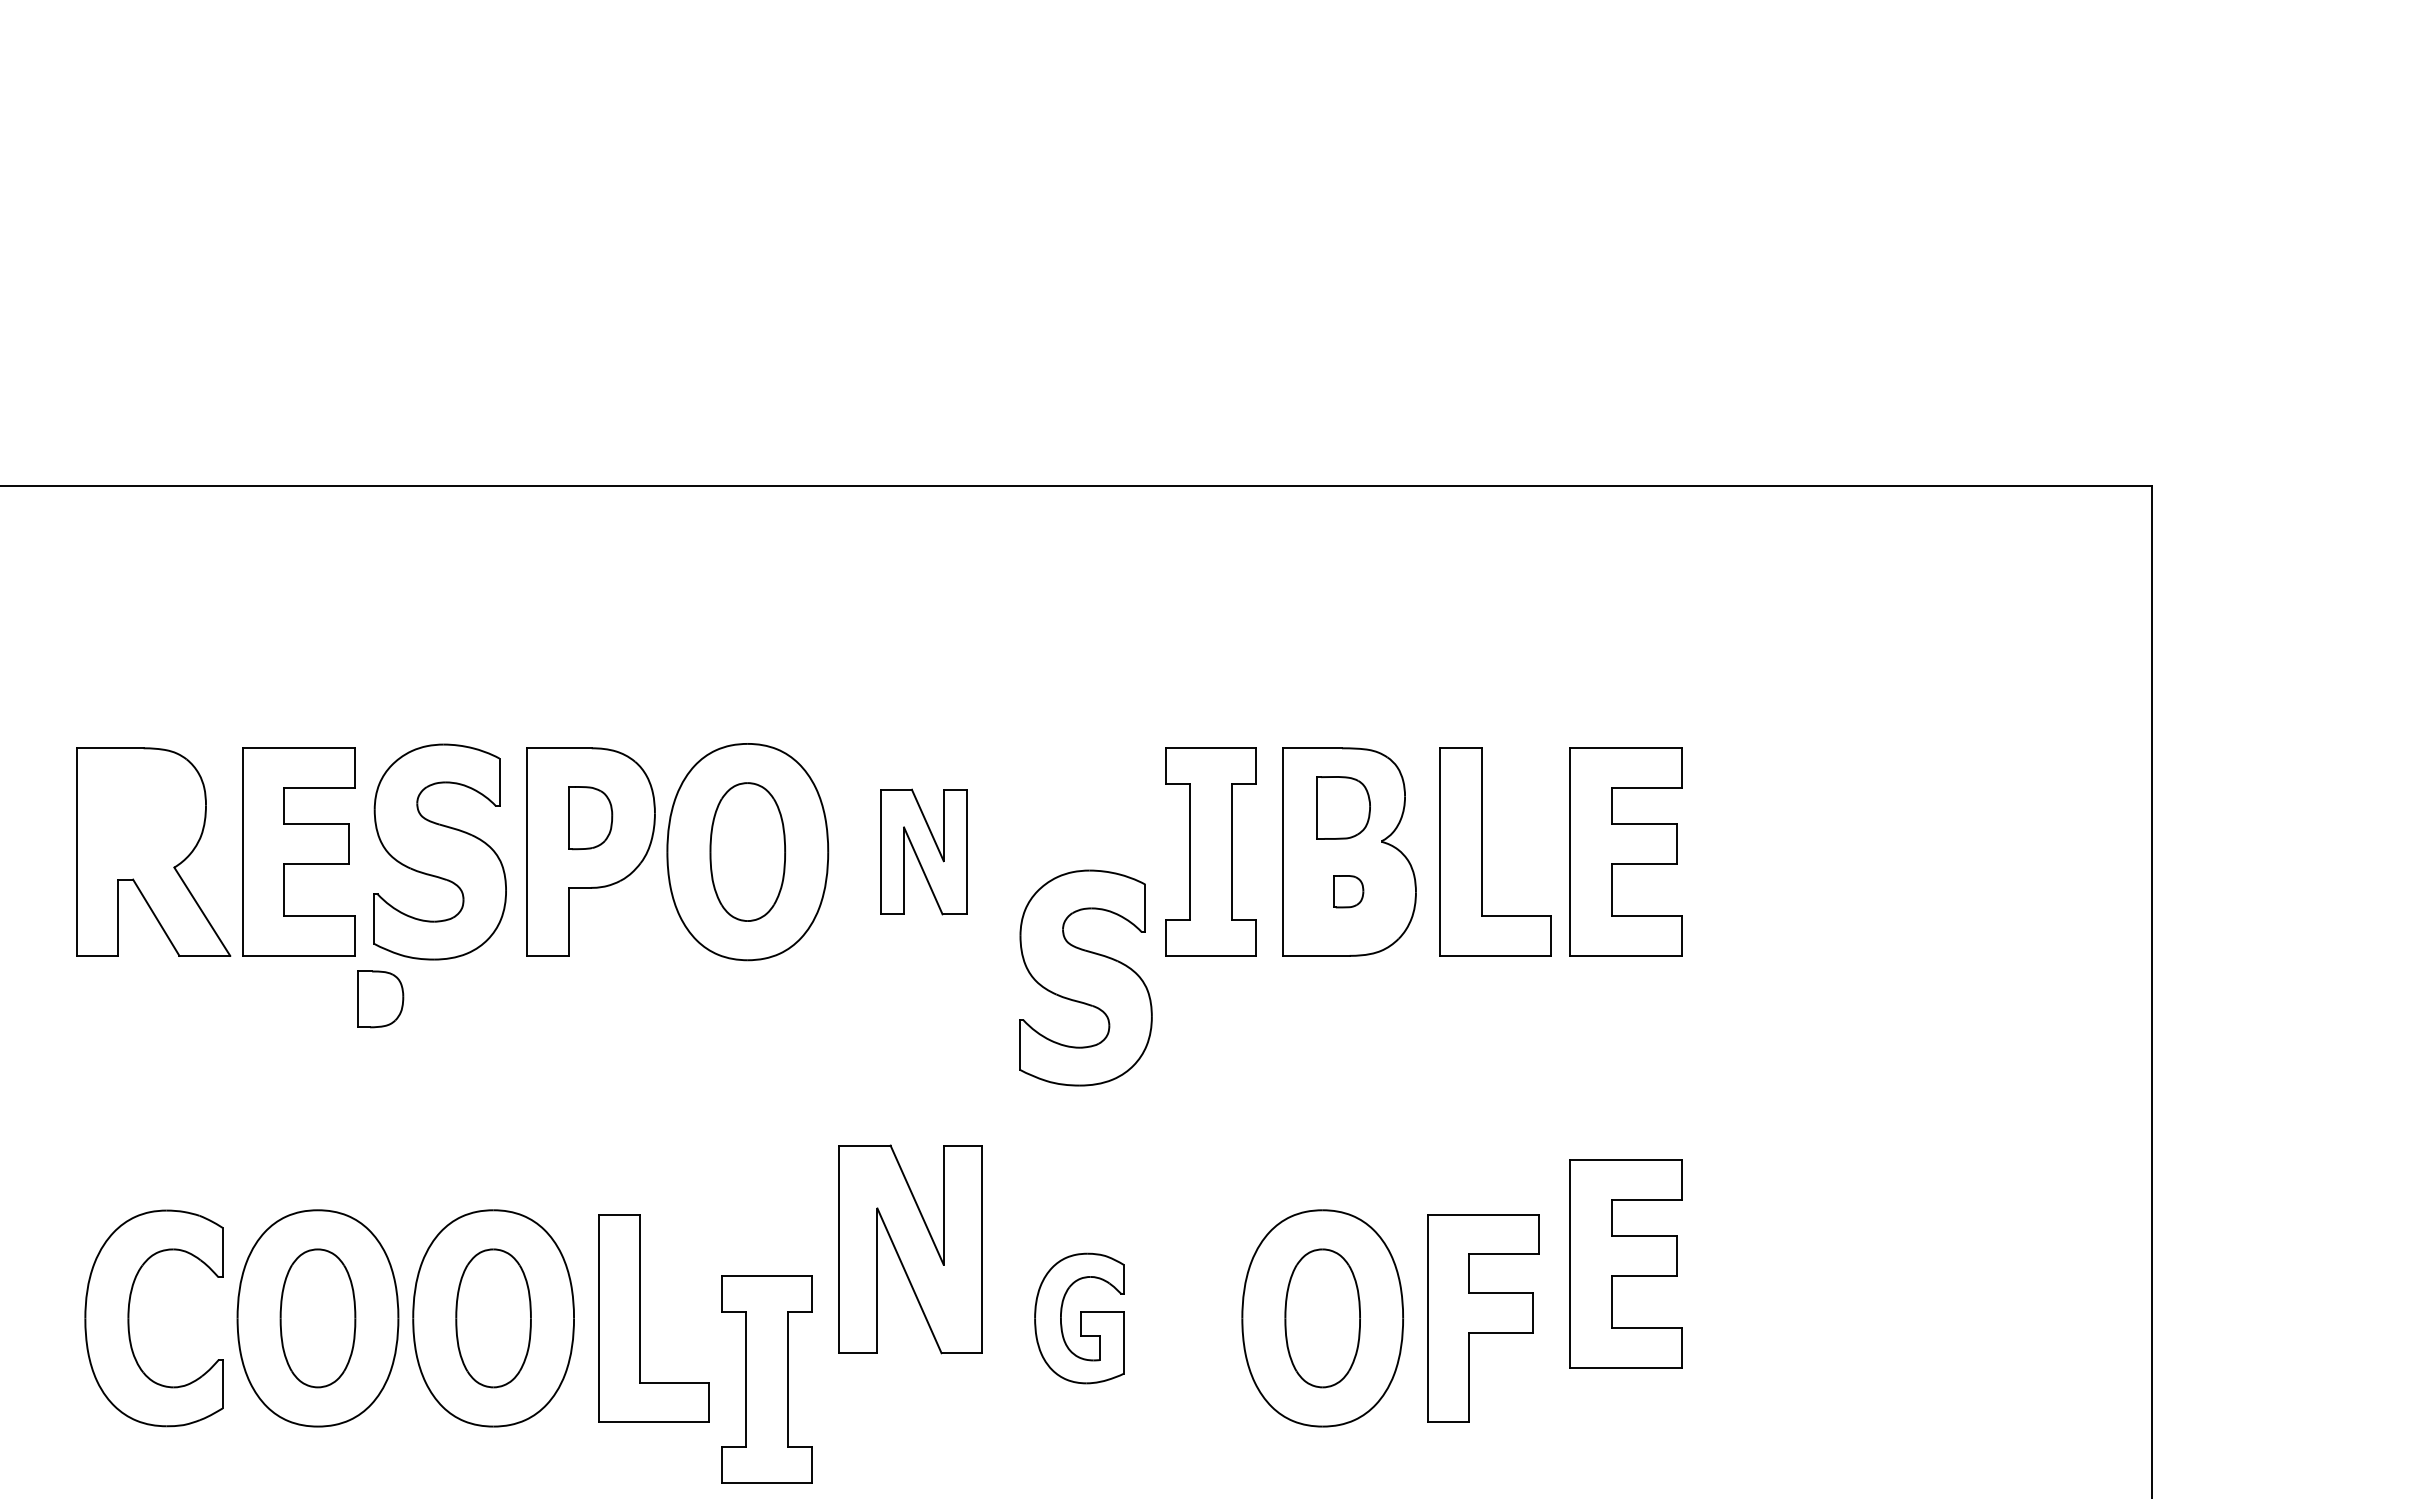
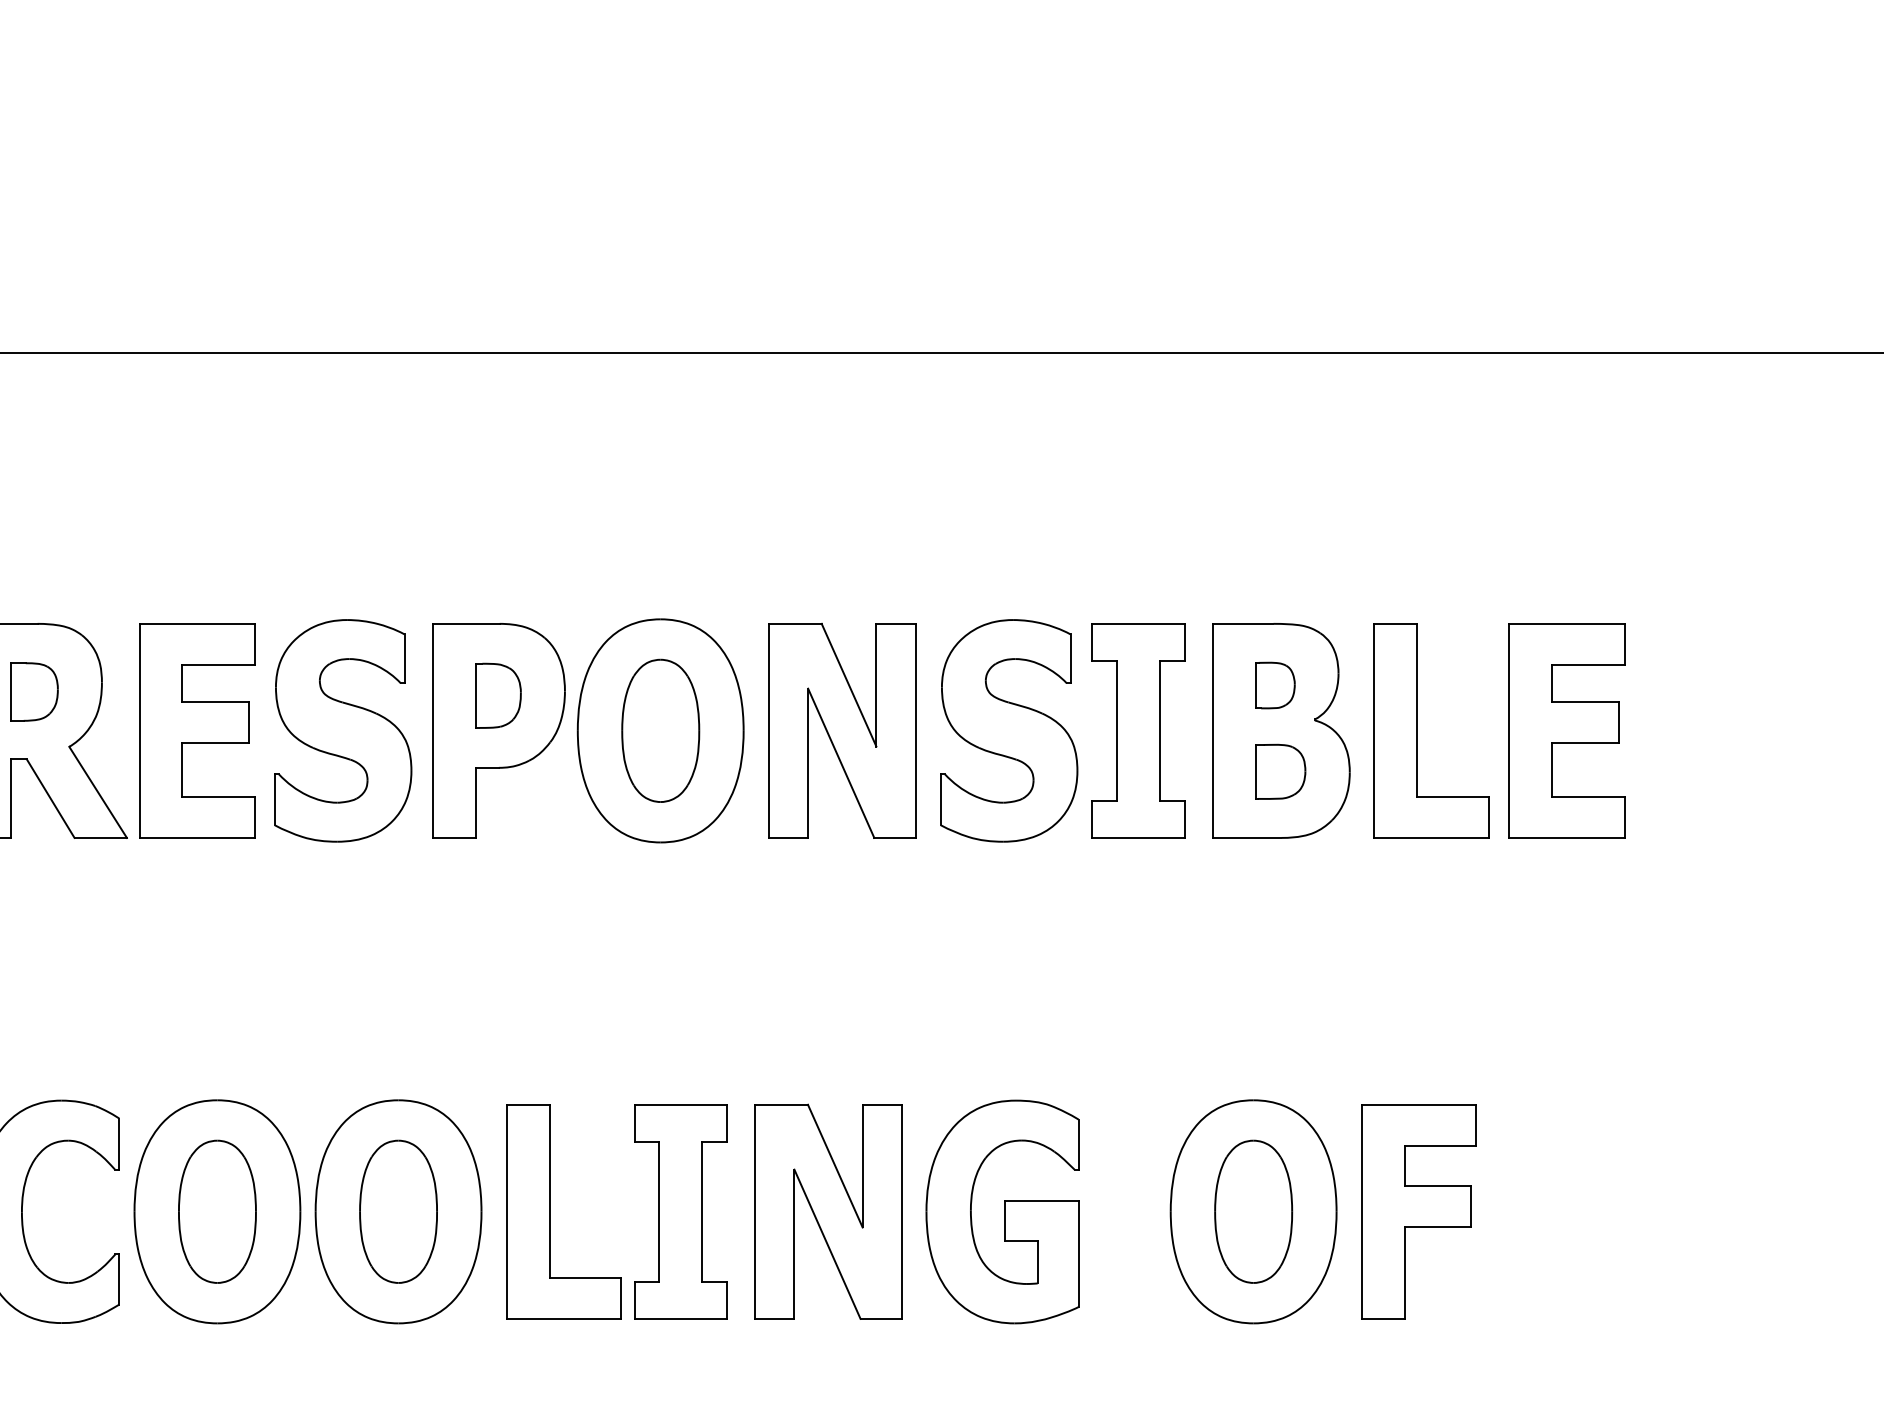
part: (1343, 808) -> (1275, 685), size x0.71
part: (923, 851) -> (841, 730), size x1.67
part: (1348, 891) -> (1280, 771), size x1.67
part: (1085, 977) -> (1008, 730), moved
part: (380, 999) -> (34, 692), moved
part: (910, 1249) -> (828, 1211), moved
part: (1625, 1263) -> (1565, 1155), removed
part: (1079, 1318) -> (1002, 1211), size x1.67
part: (766, 1379) -> (679, 1211), moved

